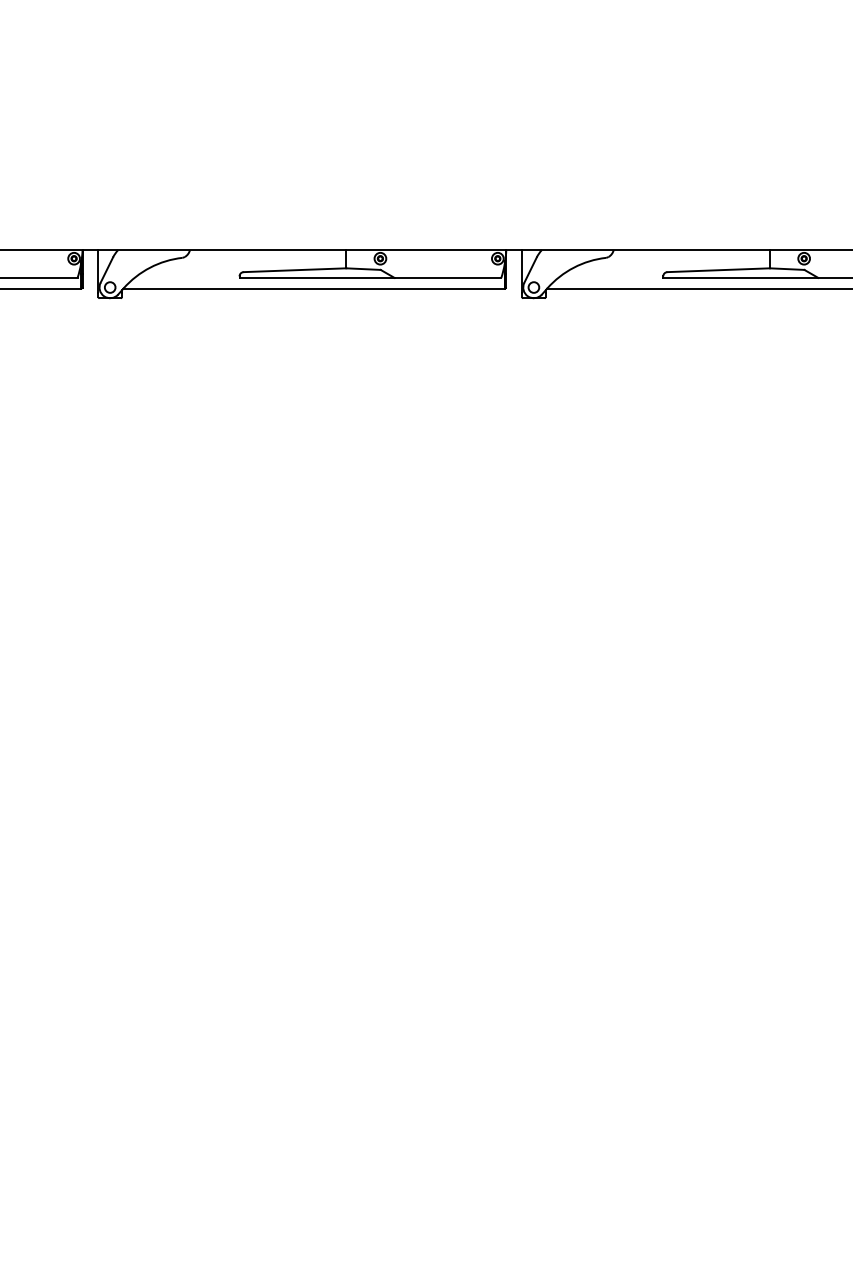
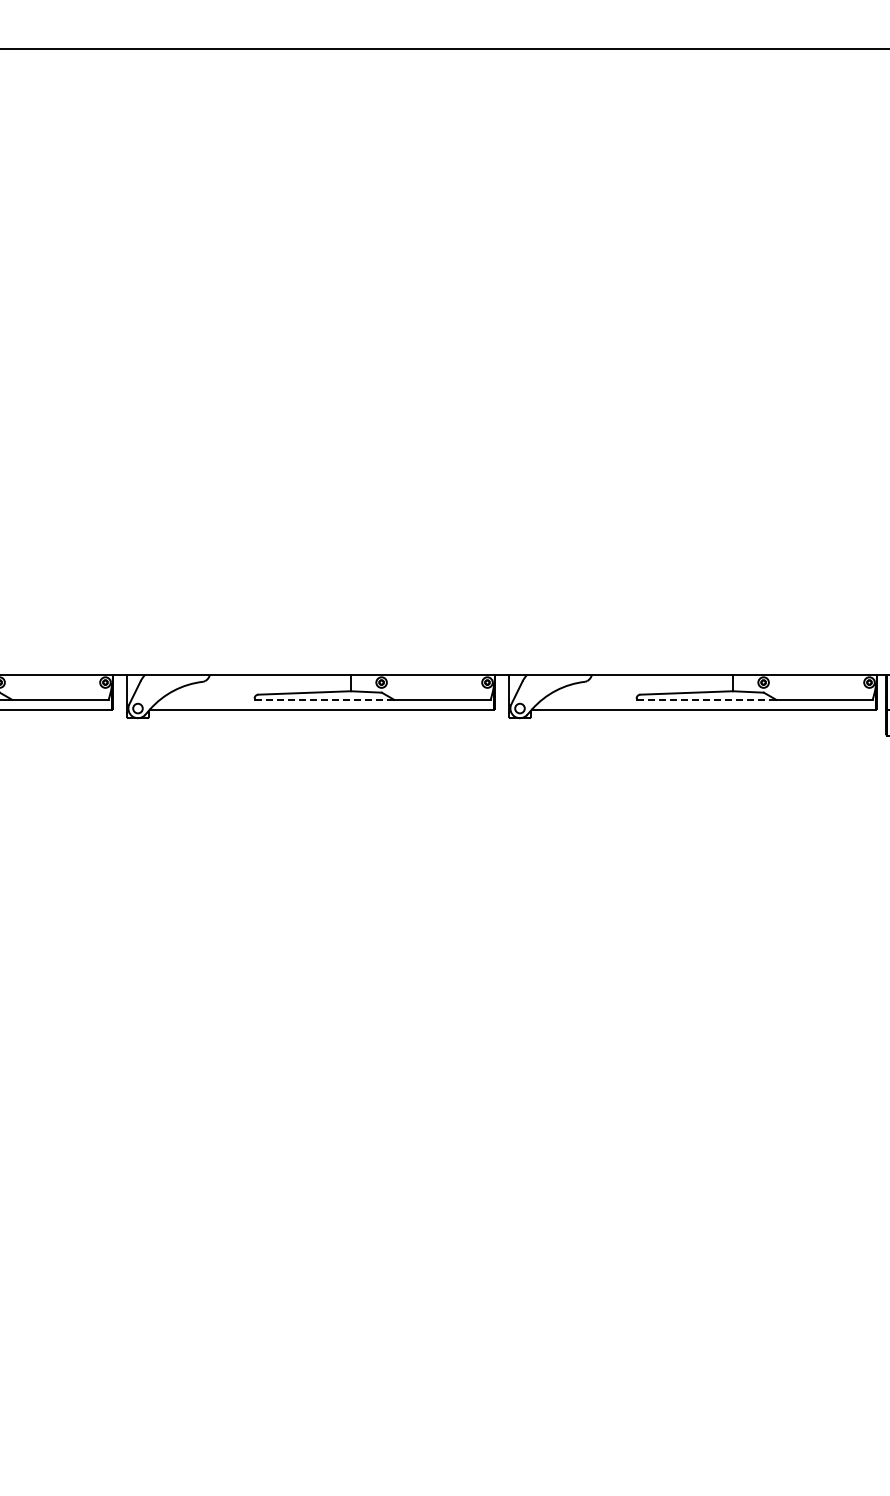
line: (317, 277) -> (324, 699), solid -> dashed
line: (740, 277) -> (706, 699), solid -> dashed

